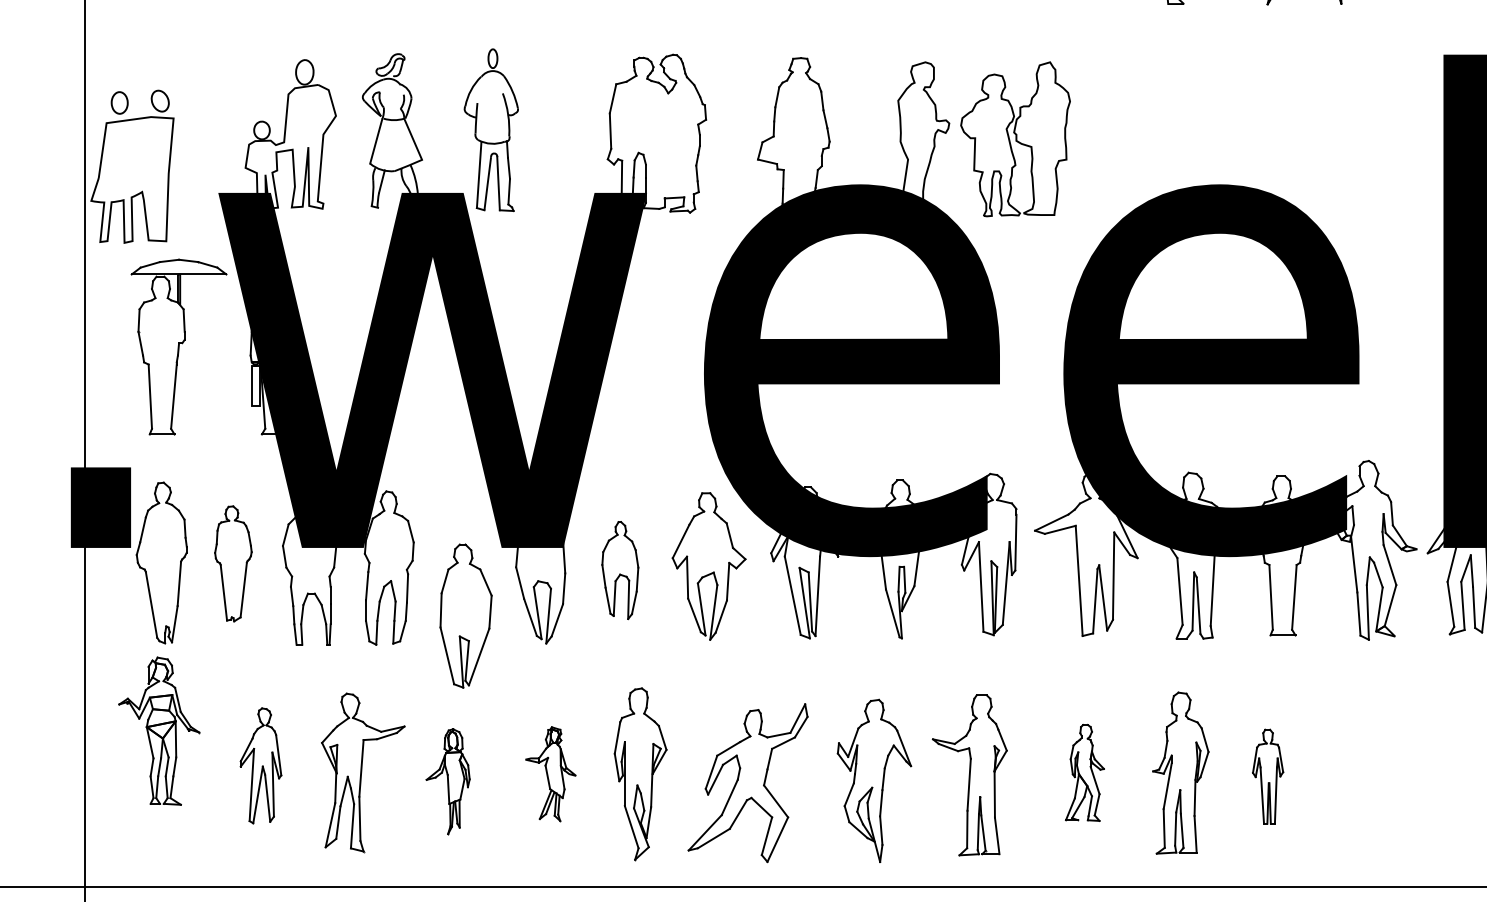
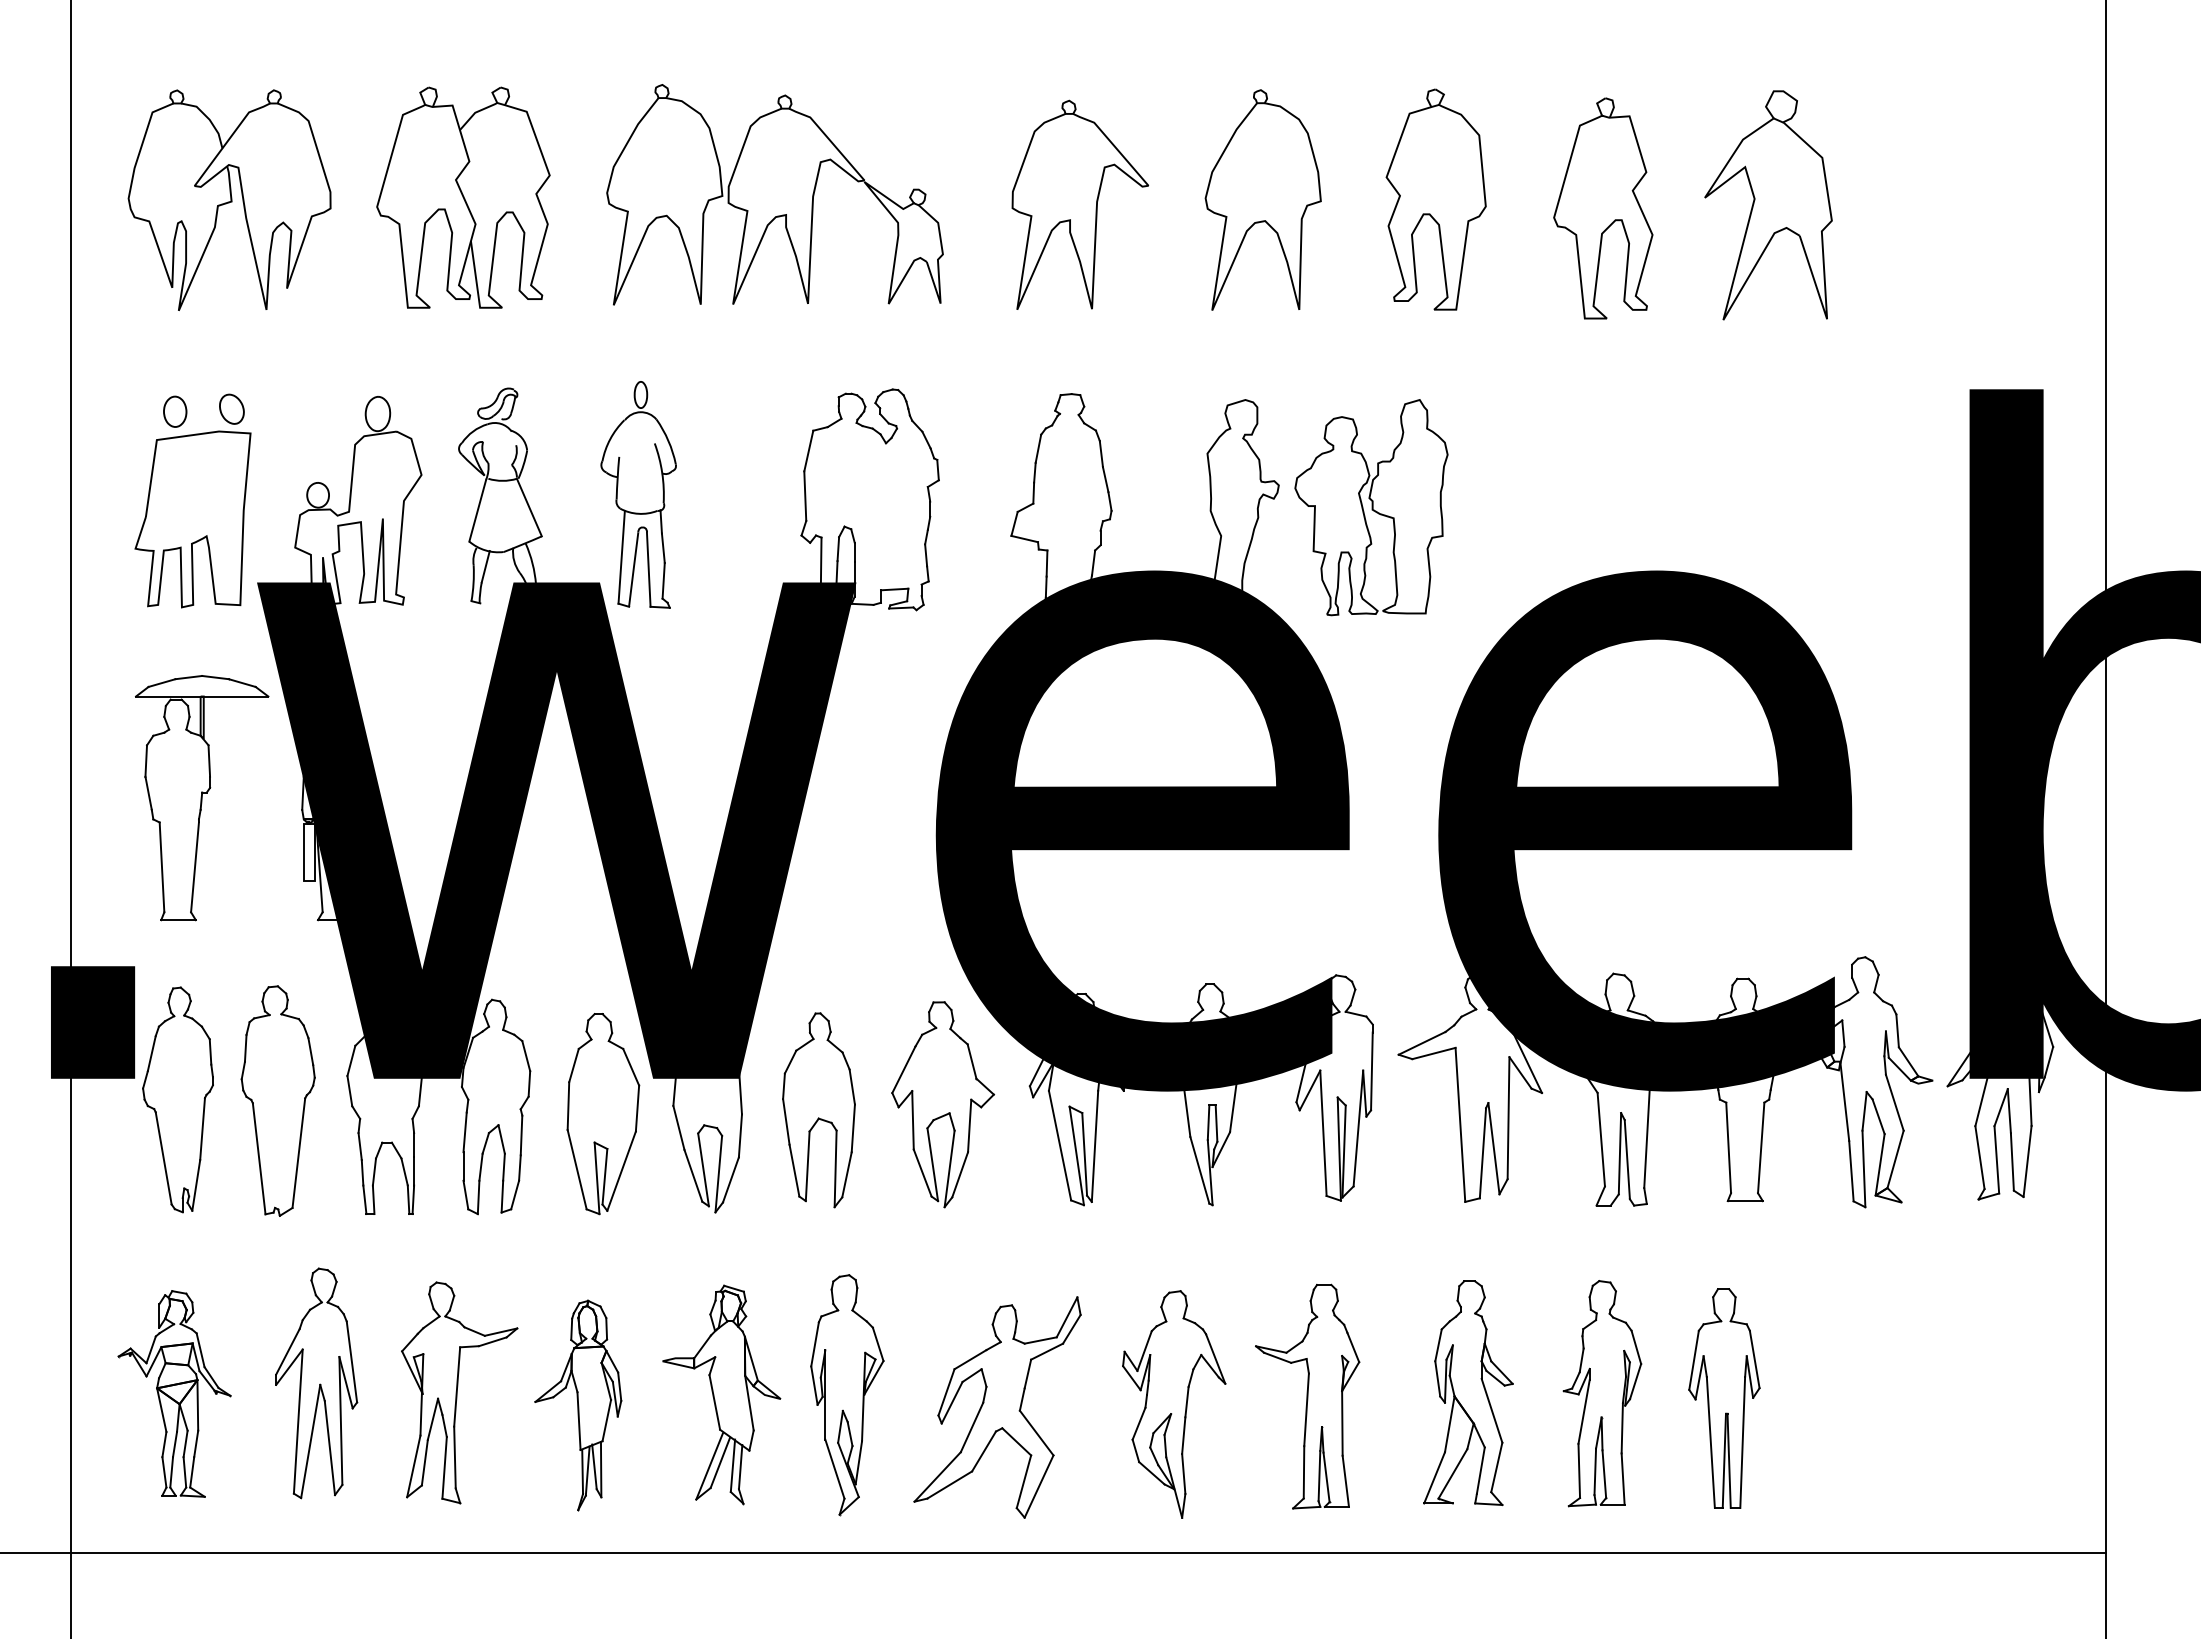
part: (132, 166) -> (192, 500), moved
part: (232, 563) -> (277, 1100), size x1.43
part: (619, 570) -> (818, 1110), size x1.43
part: (466, 616) -> (603, 1114), moved
part: (159, 730) -> (174, 1393), moved
part: (260, 765) -> (316, 1383), size x1.43
part: (550, 773) -> (721, 1394), size x1.67
part: (1084, 773) -> (1468, 1393), size x1.67
part: (1268, 776) -> (1724, 1398), size x1.67
part: (448, 781) -> (578, 1405), size x1.43

